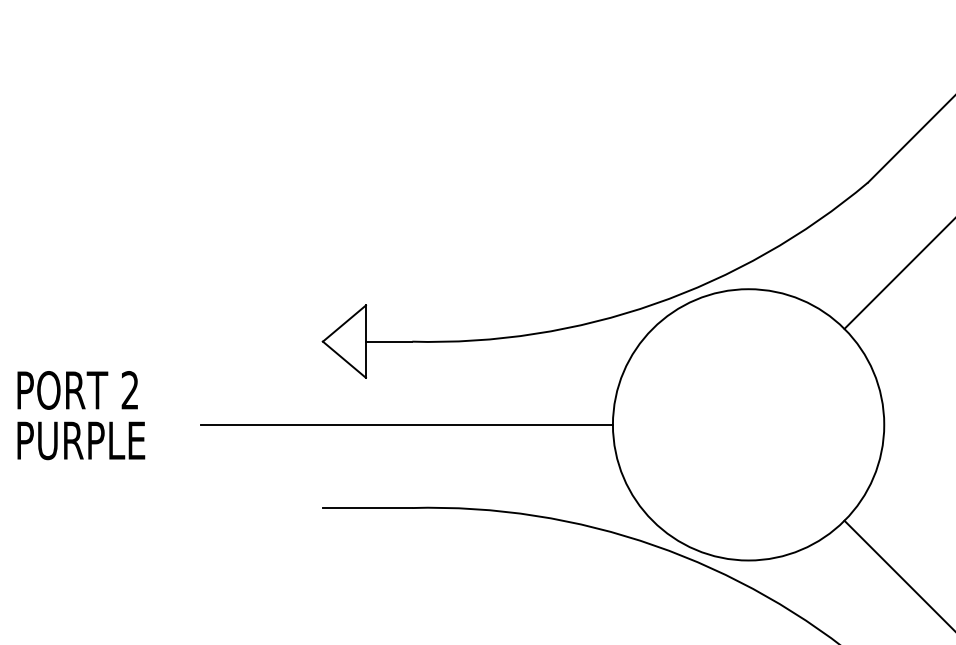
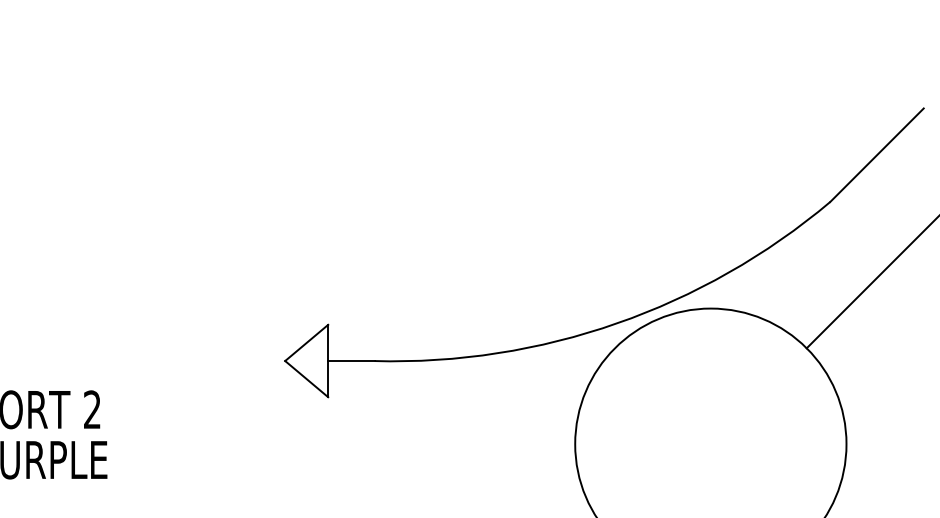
line: (406, 424) -> (368, 443), removed

